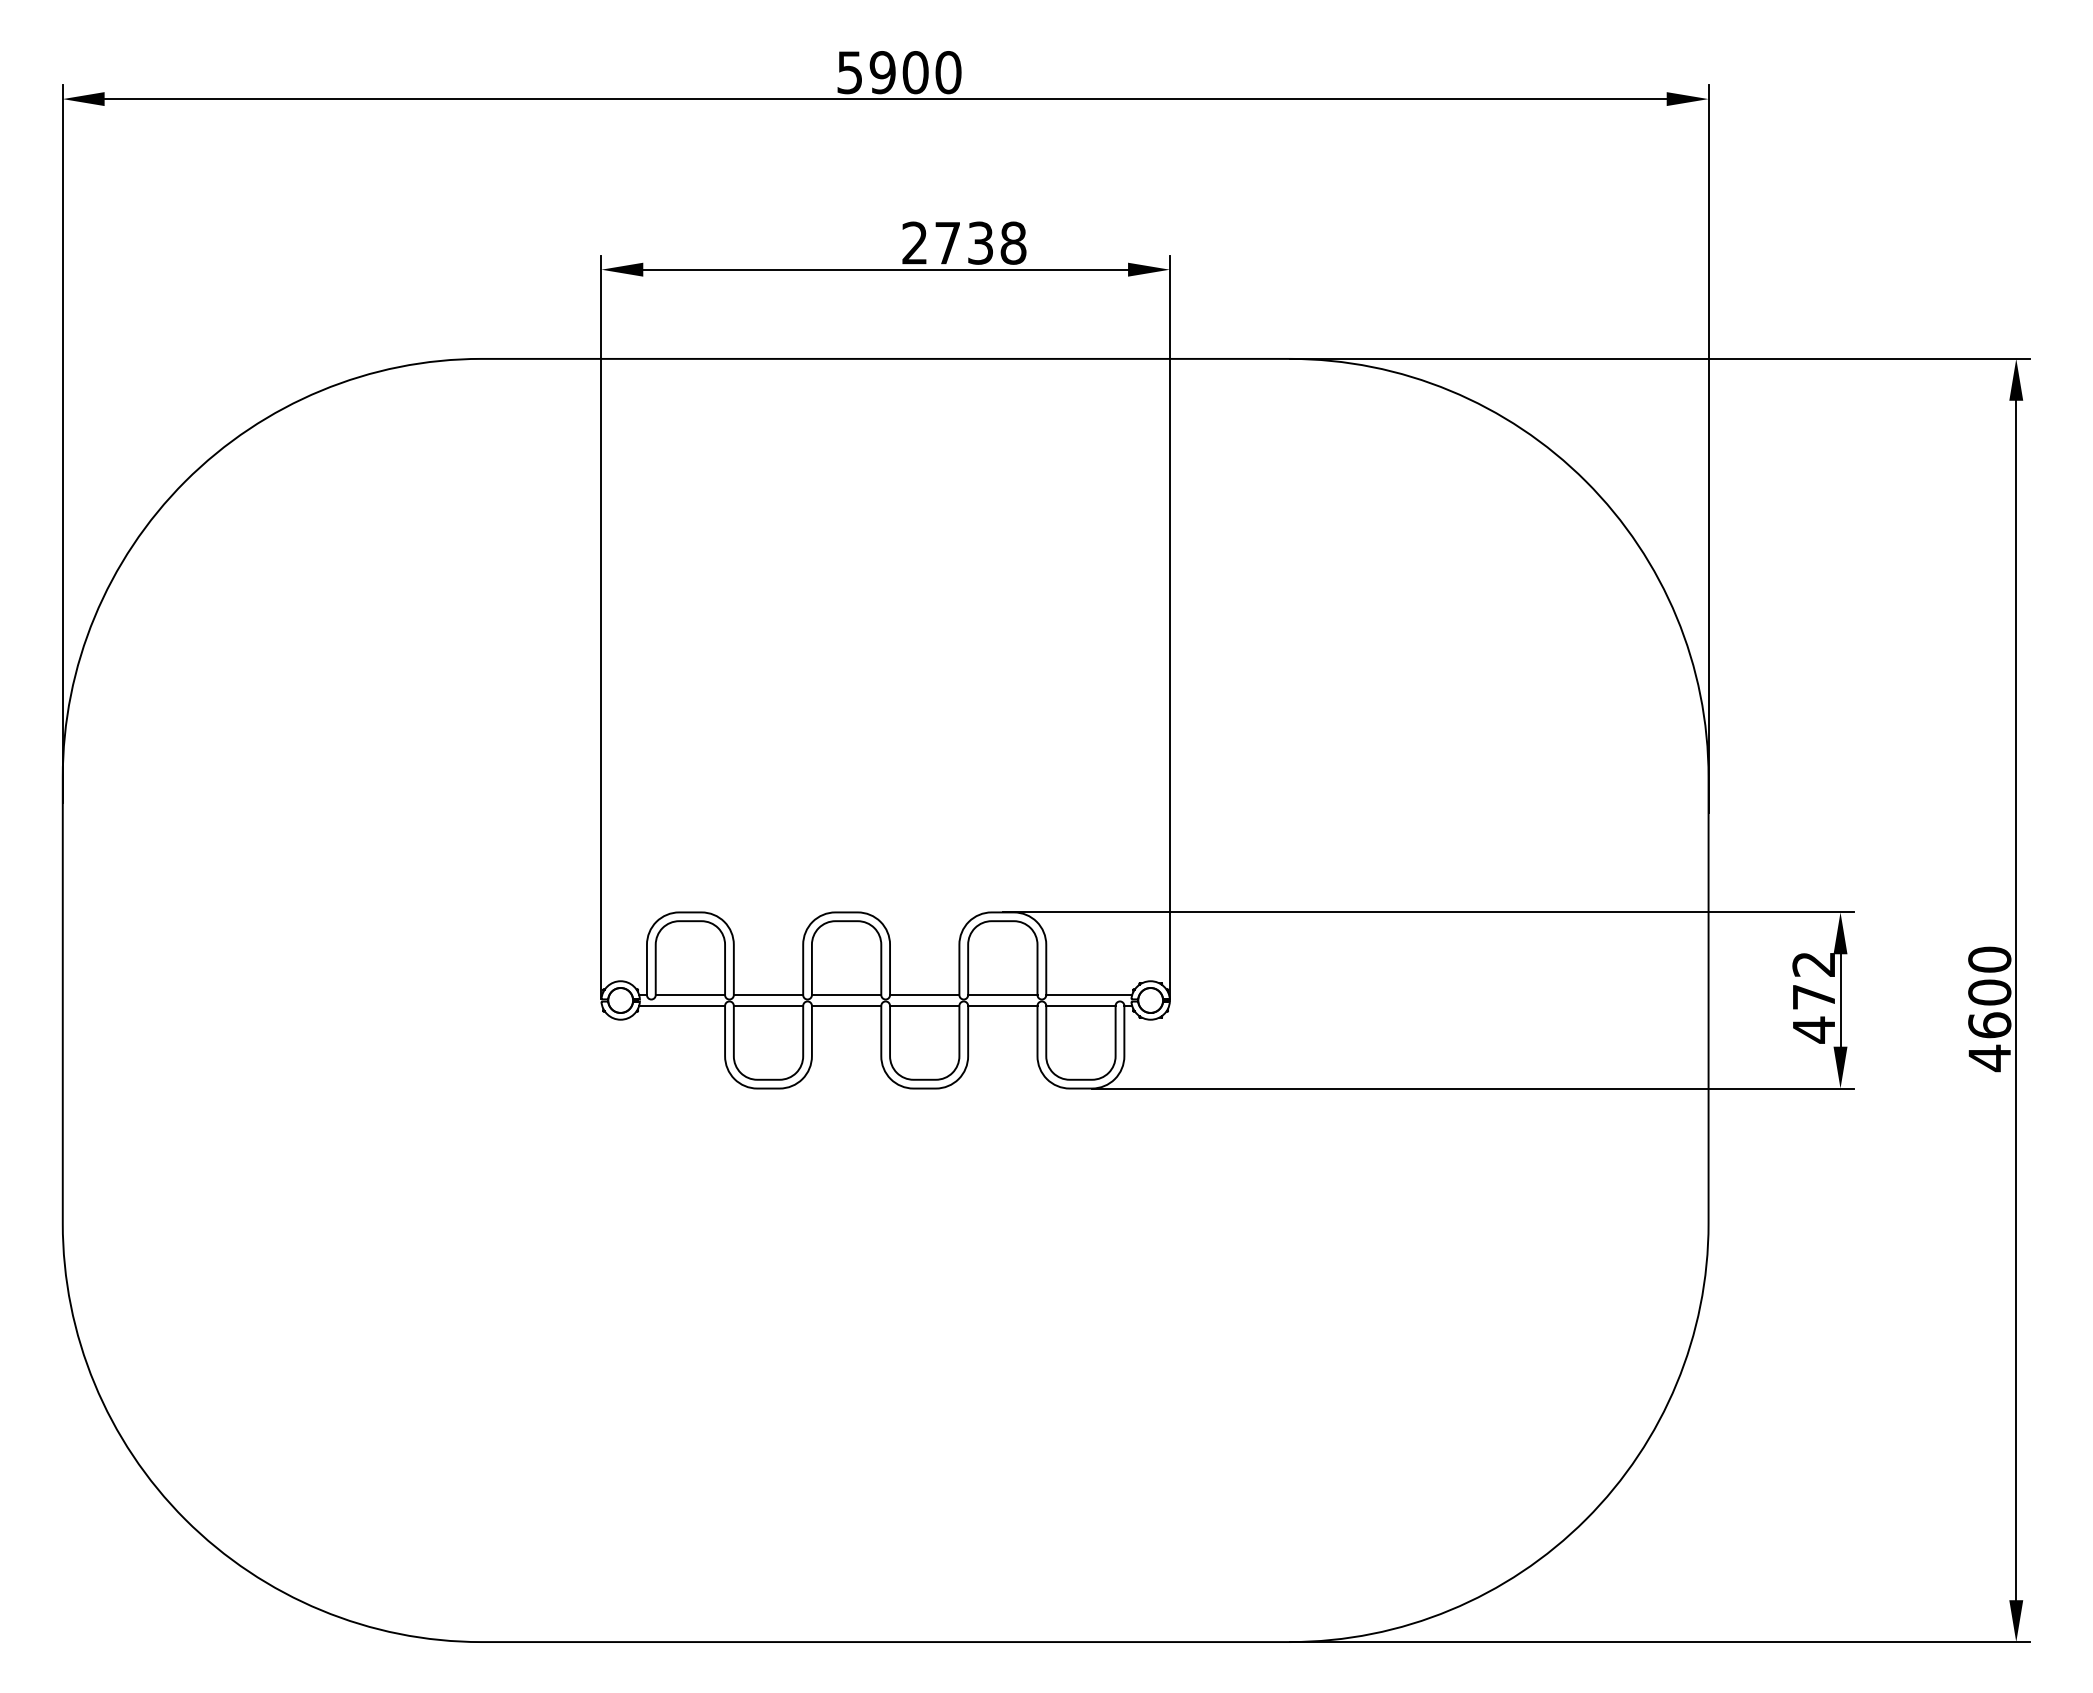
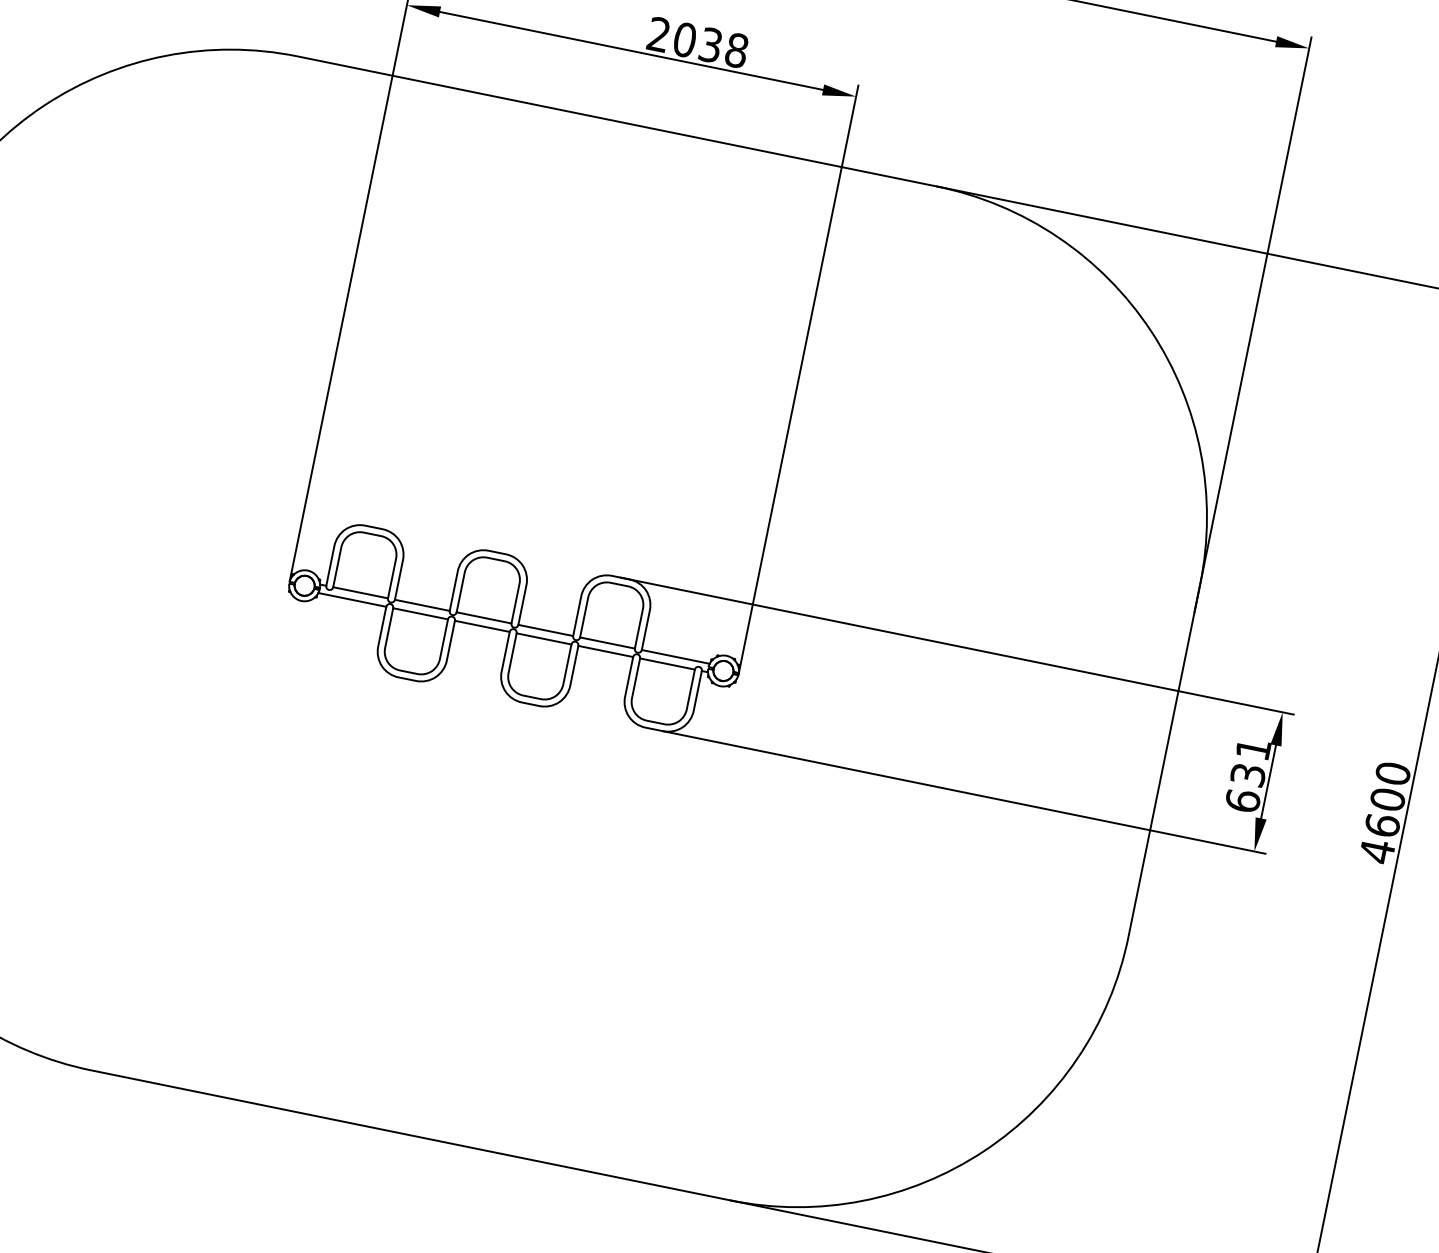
text: (947, 242) -> (684, 39), 2738 -> 2038
text: (1813, 997) -> (1247, 775), 472 -> 631

